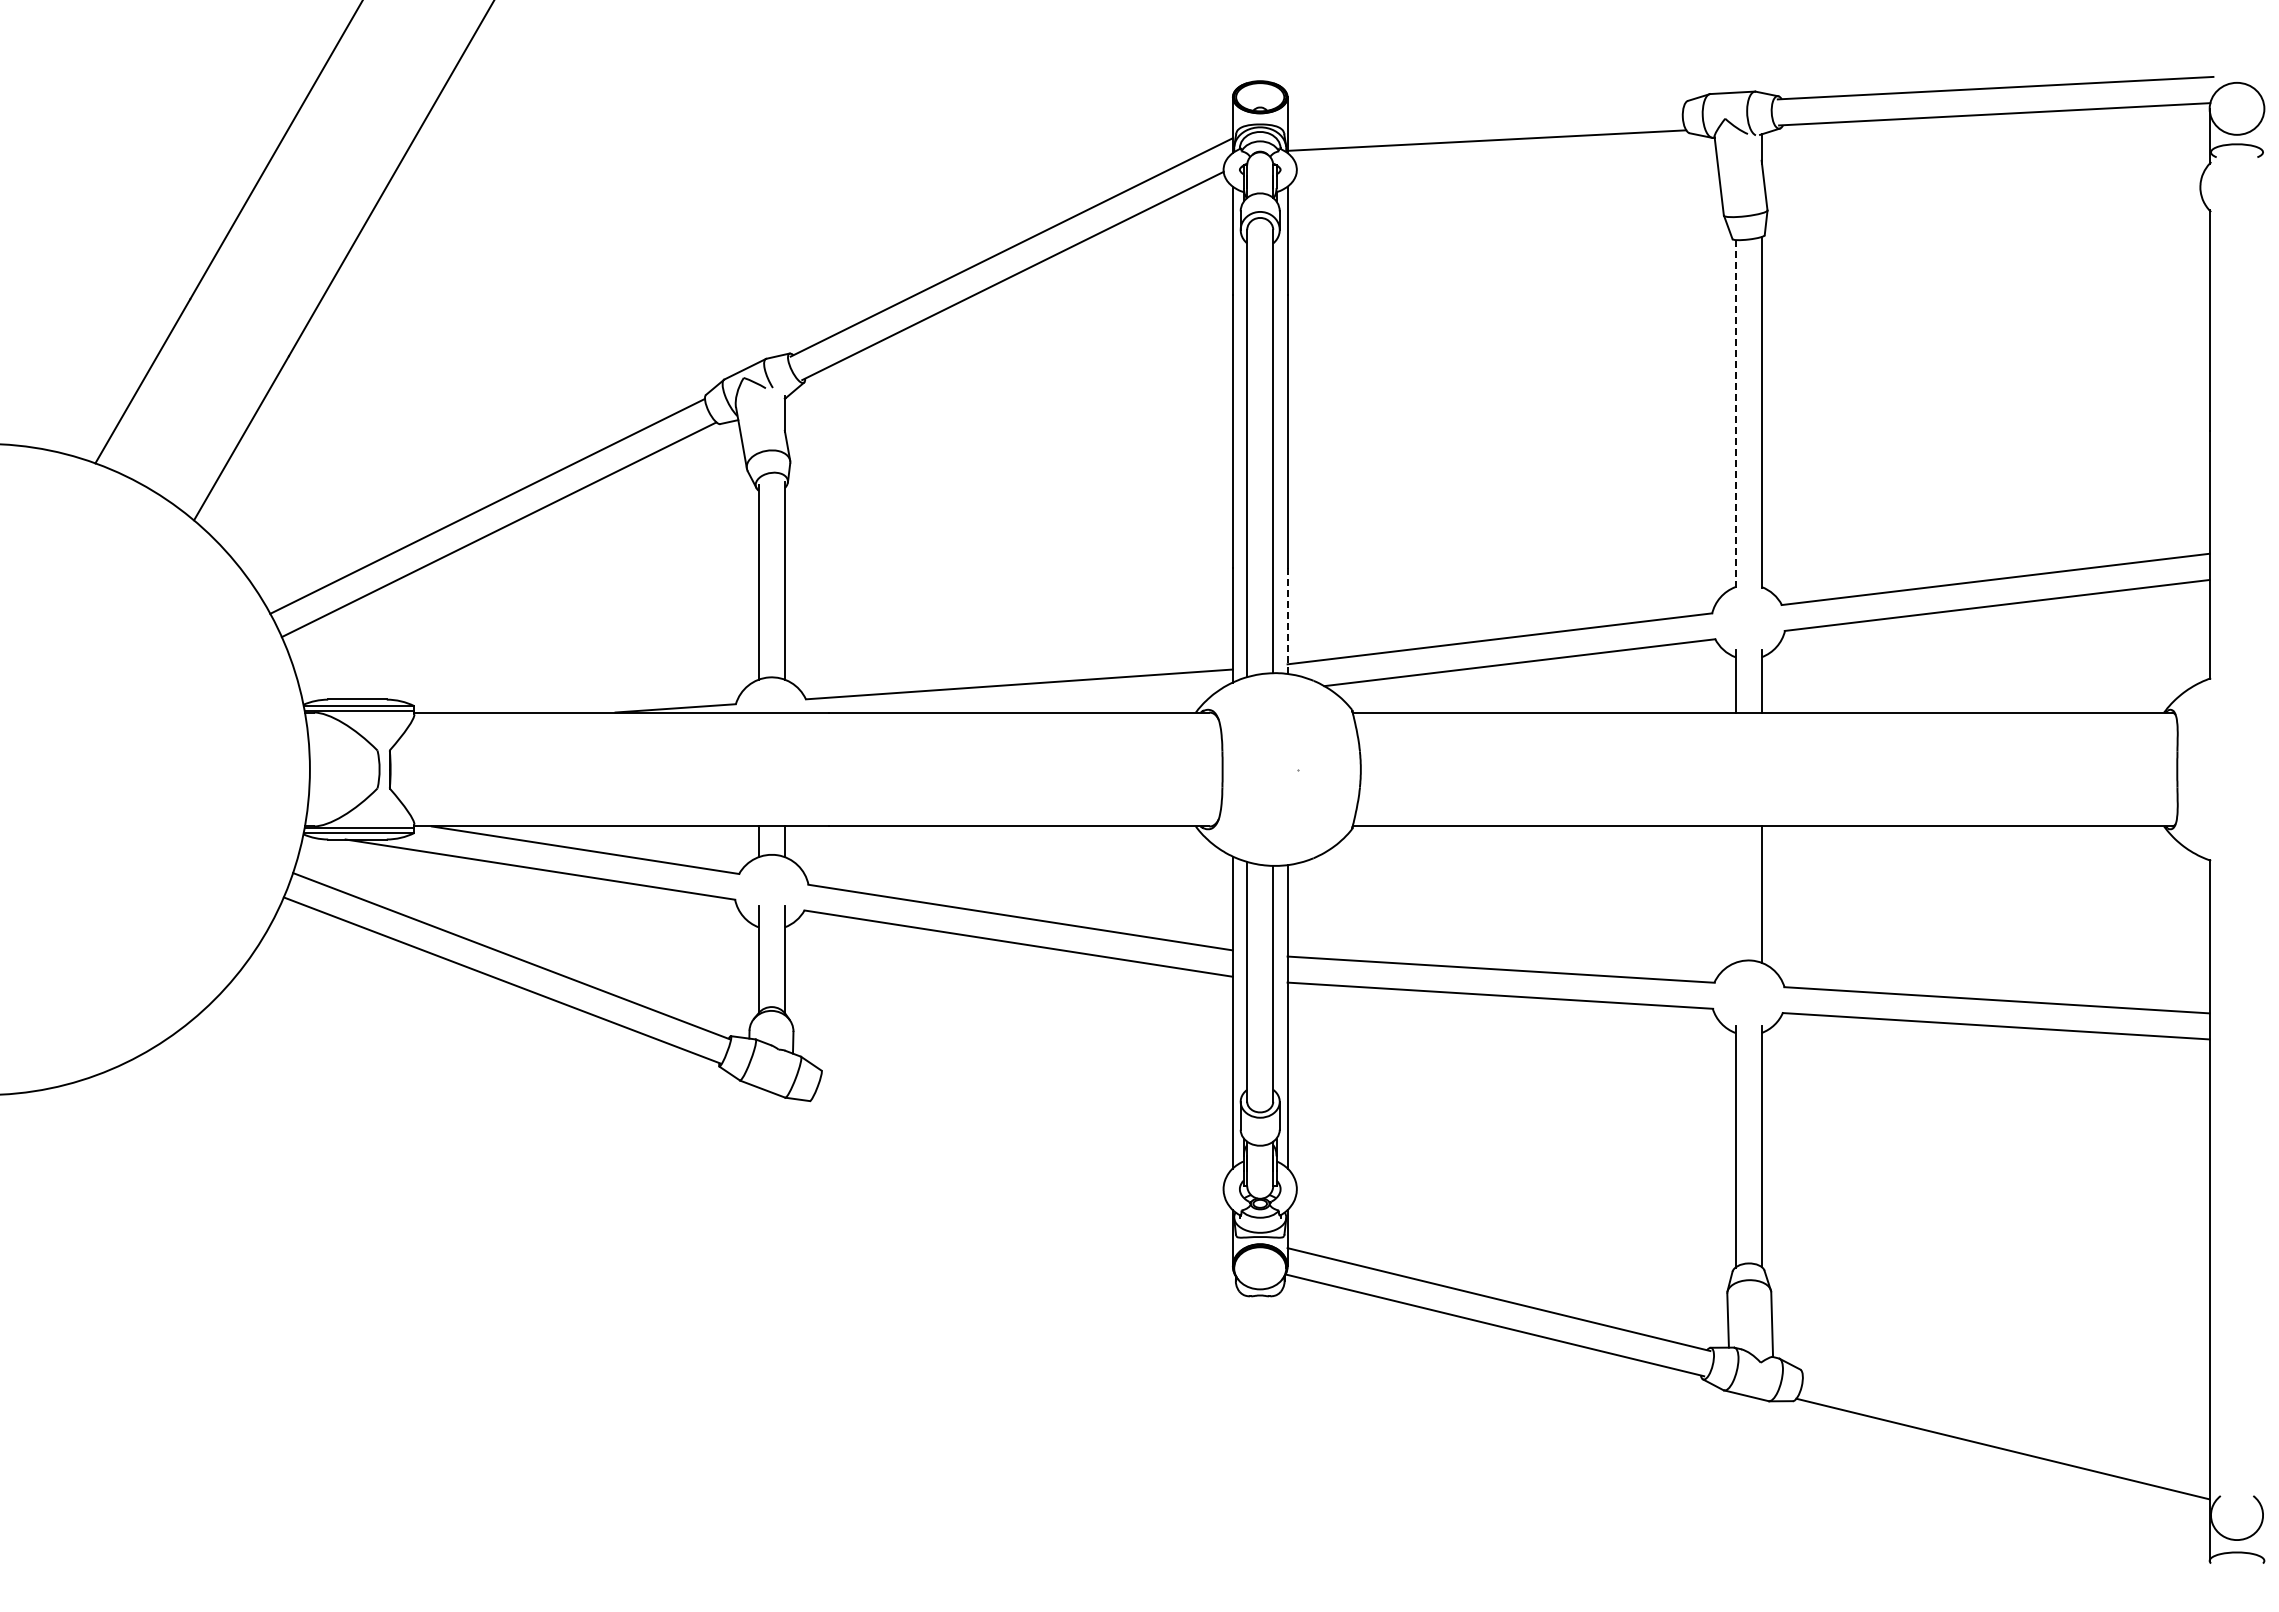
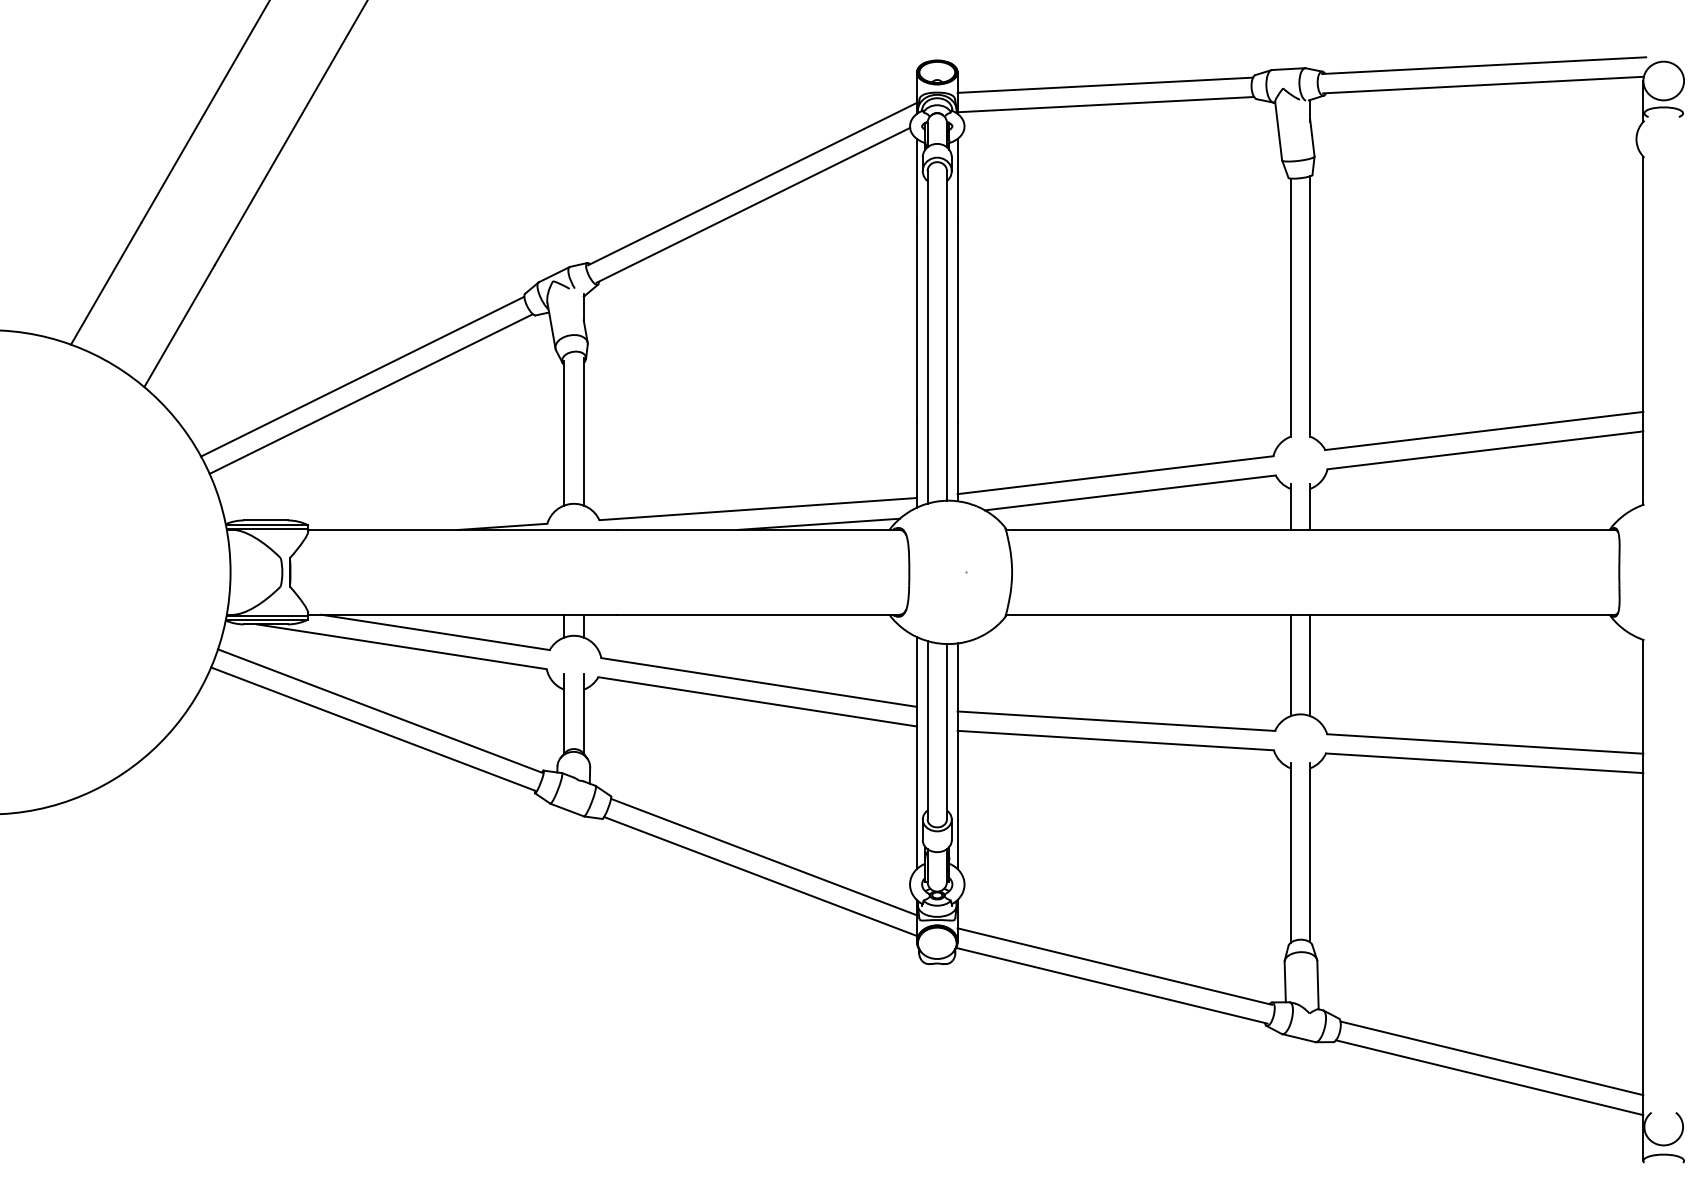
line: (1485, 114) -> (1104, 85), added
line: (1735, 413) -> (1290, 307), dashed -> solid
line: (1287, 621) -> (957, 462), dashed -> solid
line: (1100, 704) -> (818, 524), added
line: (1735, 894) -> (1290, 665), added
line: (1026, 1152) -> (763, 857), added
line: (1022, 1178) -> (760, 876), added
line: (2005, 1422) -> (1491, 1057), added

